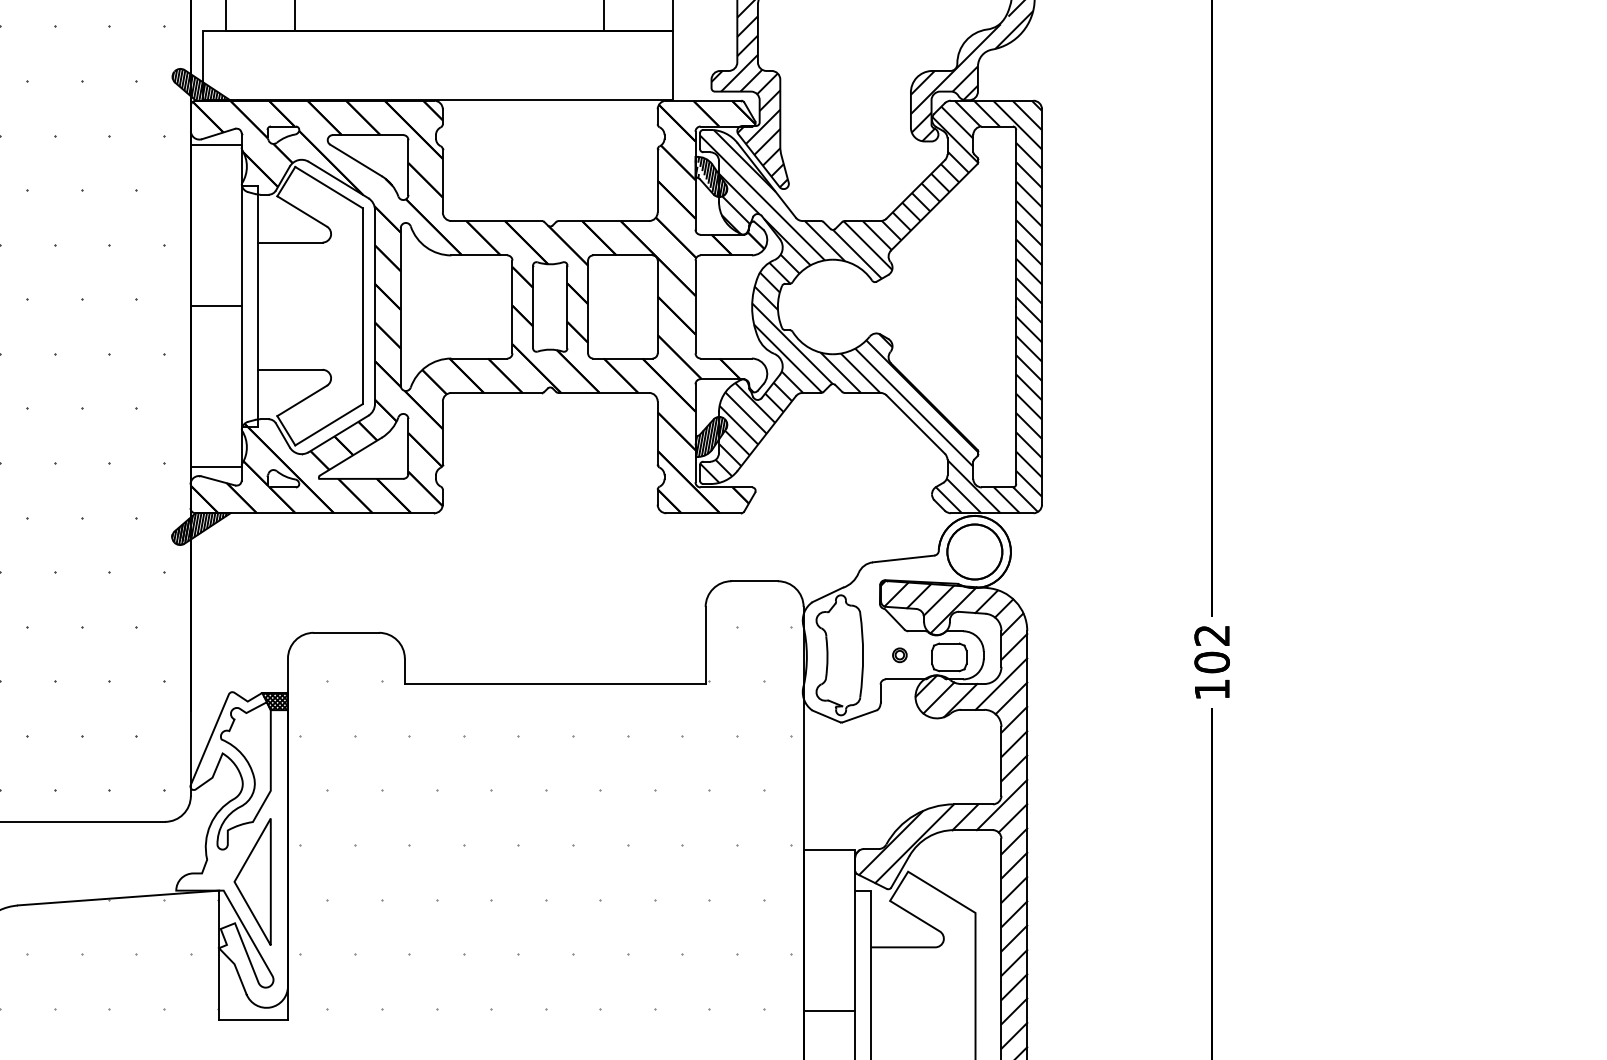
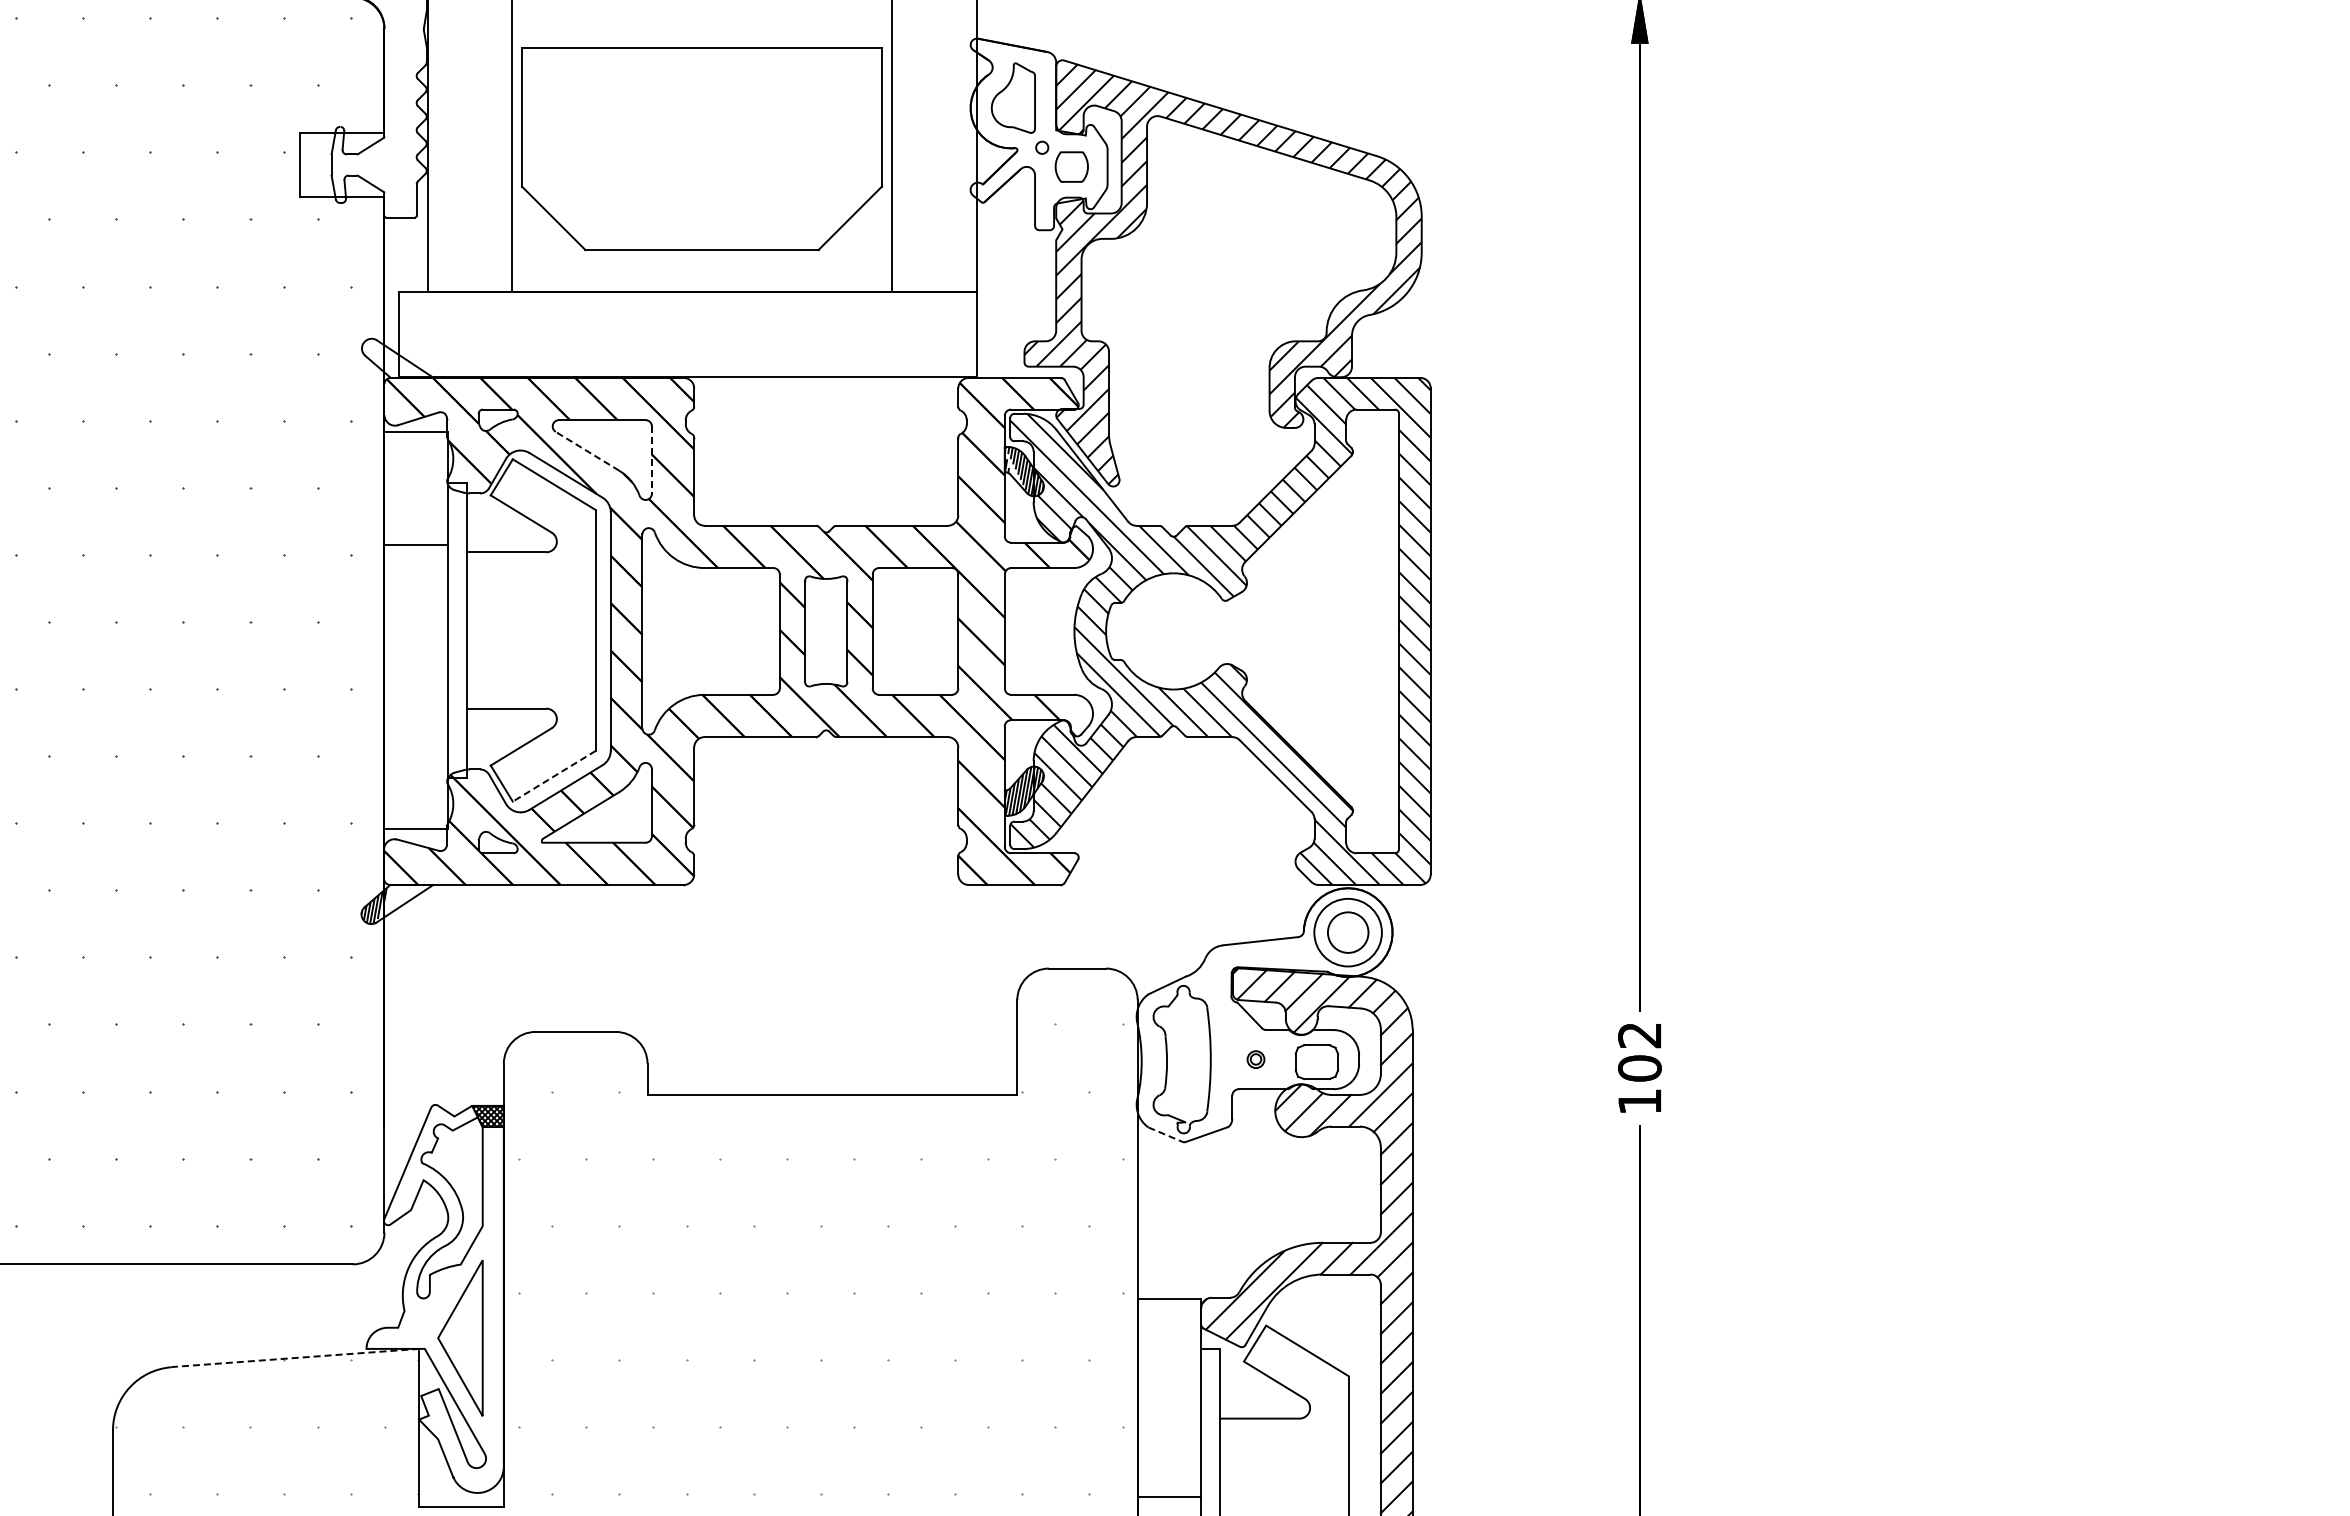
hatch: (201, 84) -> (397, 357), removed
line: (356, 160) -> (587, 451), solid -> dashed
line: (408, 167) -> (651, 460), solid -> dashed
line: (216, 306) -> (415, 545), moved
line: (329, 424) -> (554, 776), solid -> dashed
hatch: (200, 529) -> (396, 904), removed
circle: (975, 551) -> (1348, 932), size x0.6
line: (826, 716) -> (1165, 1134), solid -> dashed
line: (118, 898) -> (295, 1358), solid -> dashed

